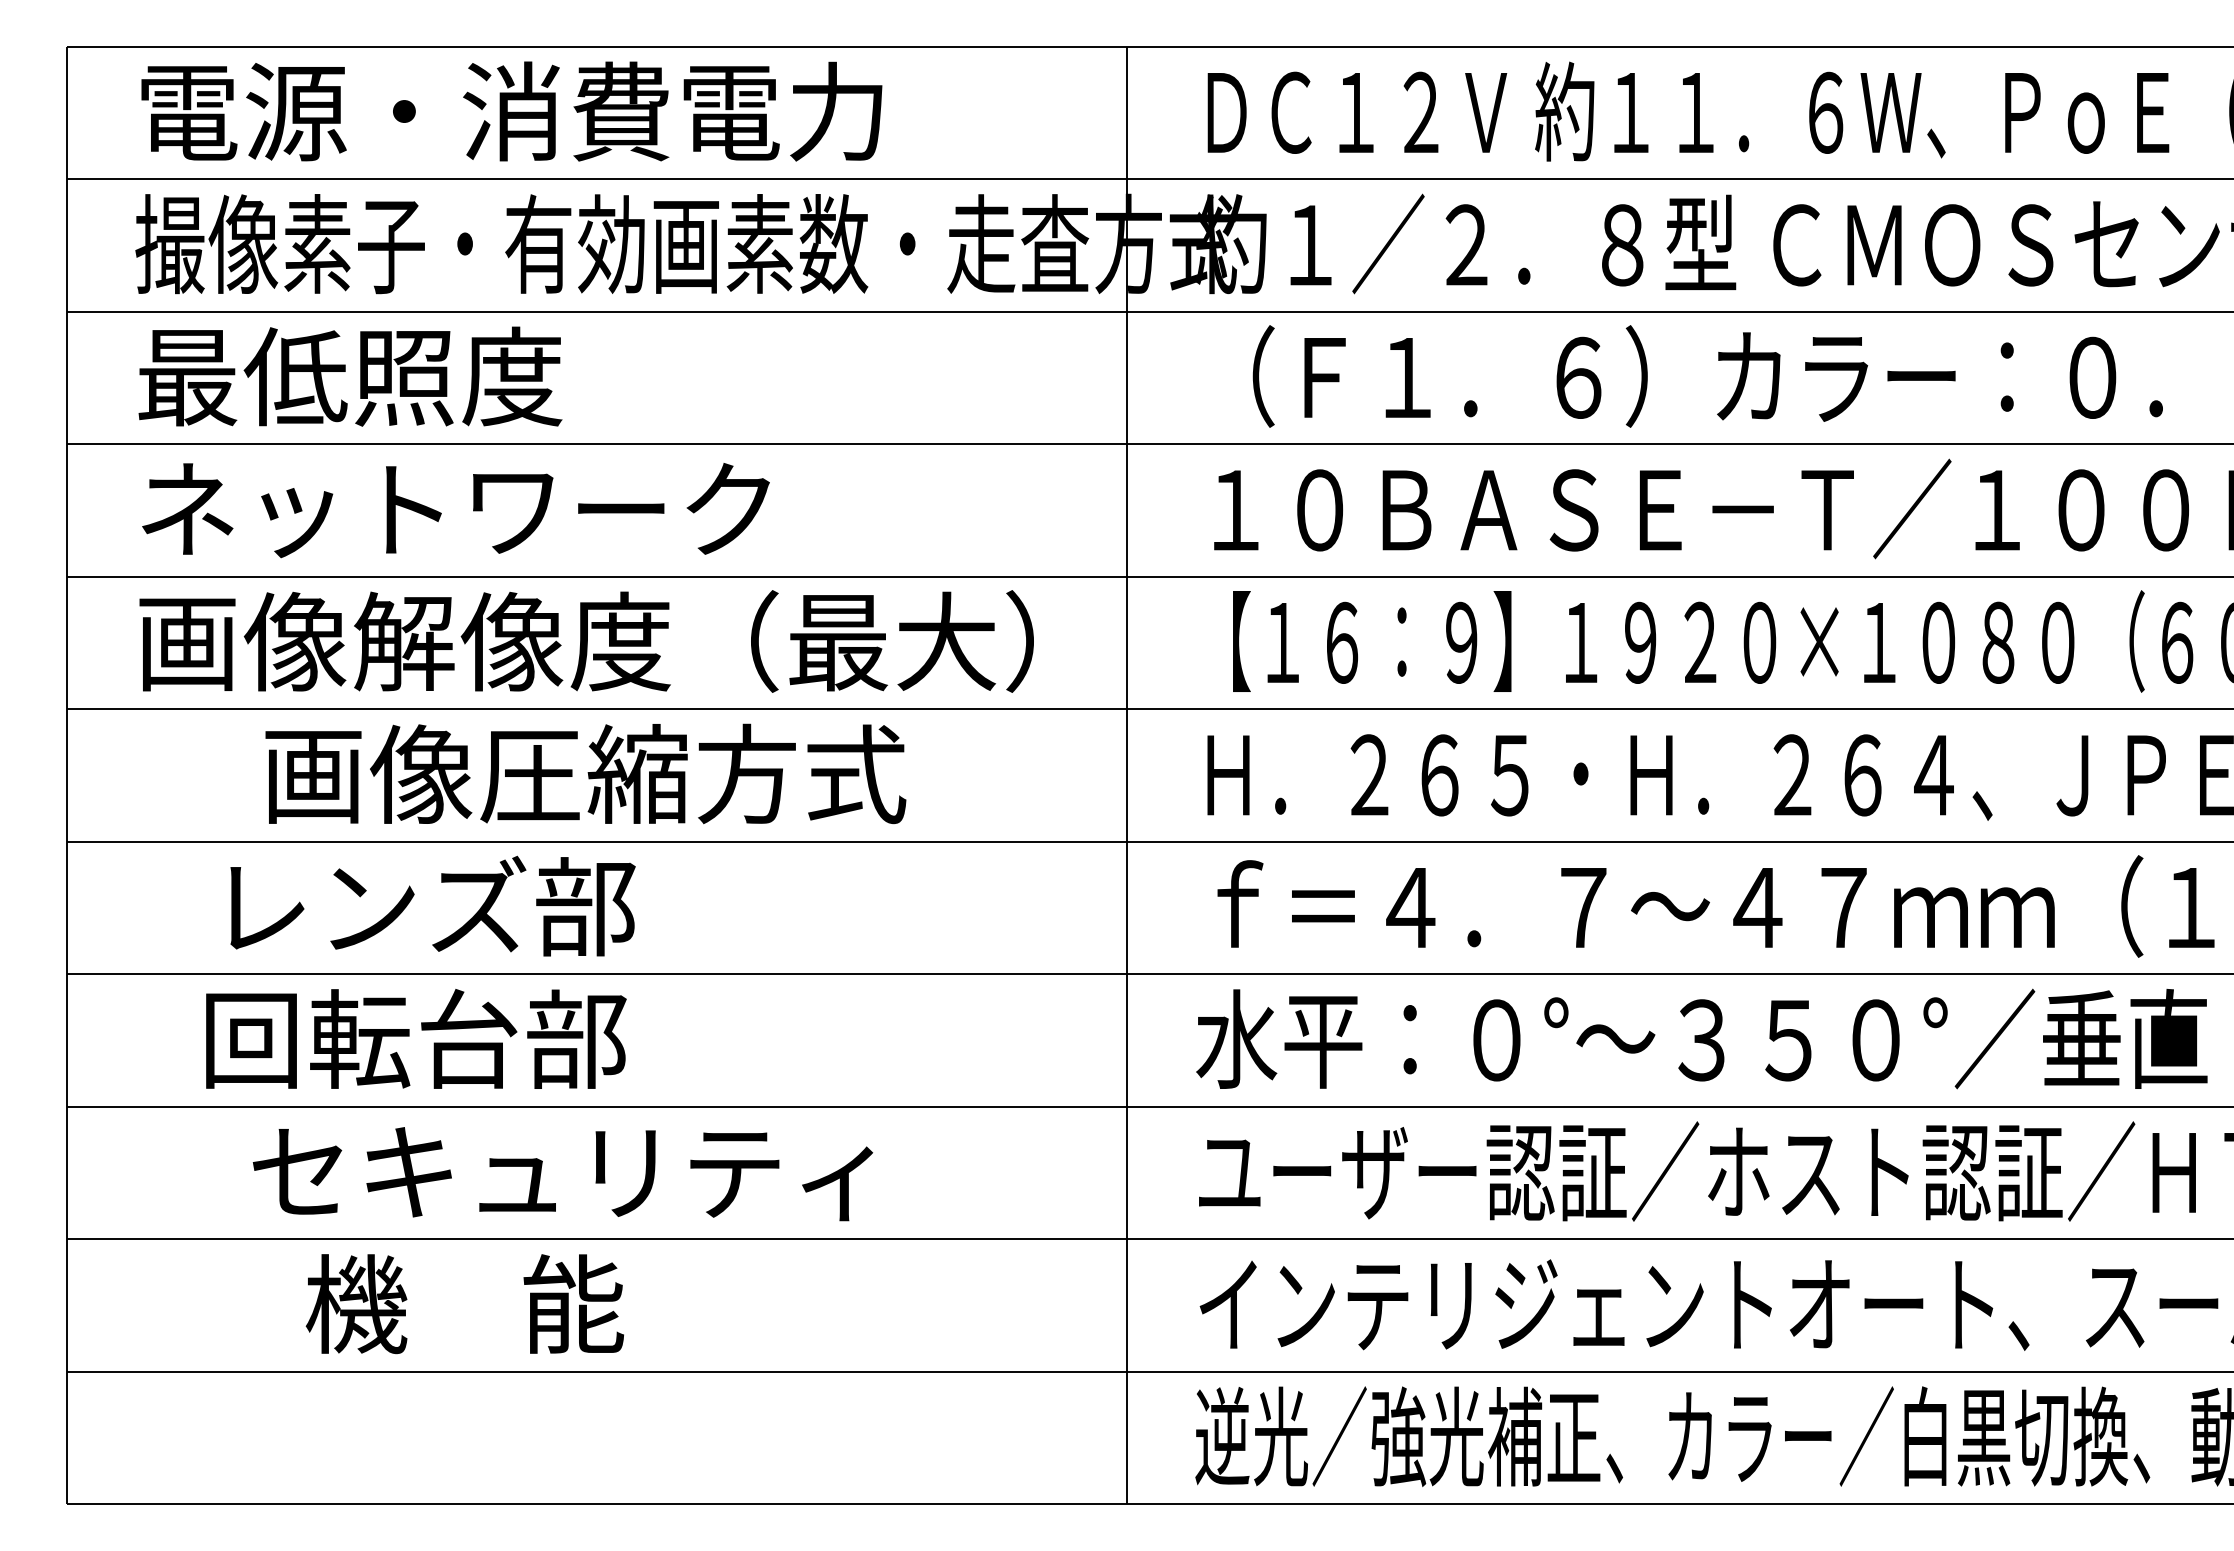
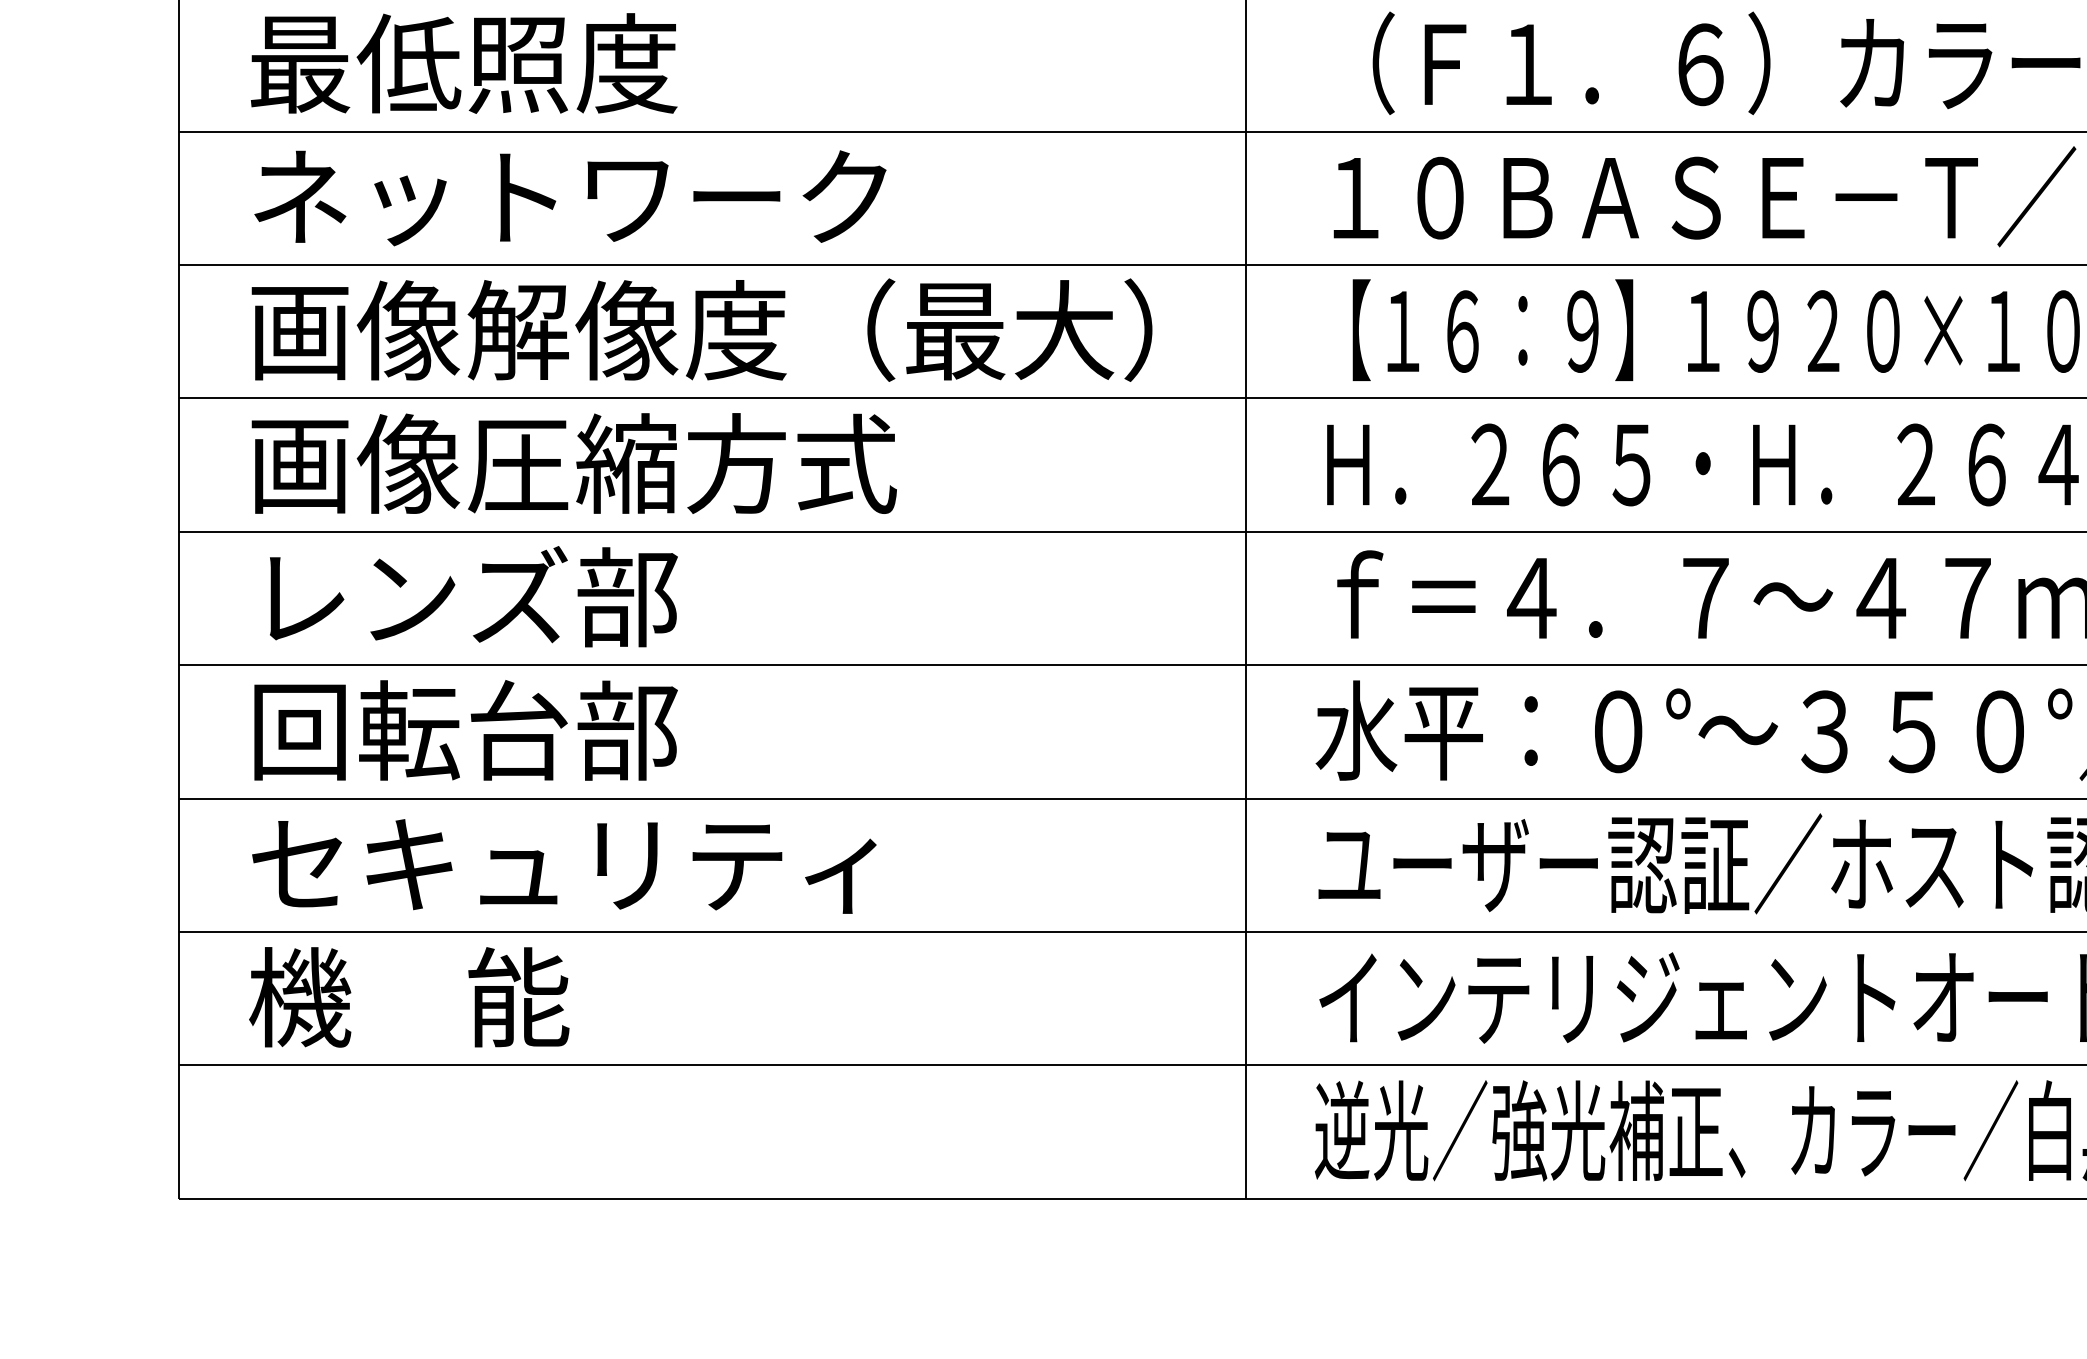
text: (585, 773) -> (573, 463), moved
text: (432, 905) -> (473, 596), moved
text: (416, 1038) -> (466, 729), moved
text: (562, 1174) -> (563, 866), moved
text: (464, 1304) -> (408, 997), moved

